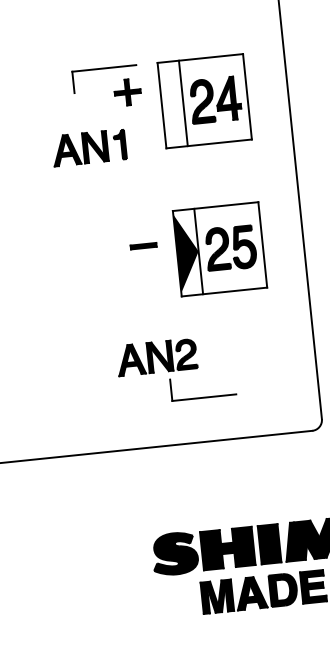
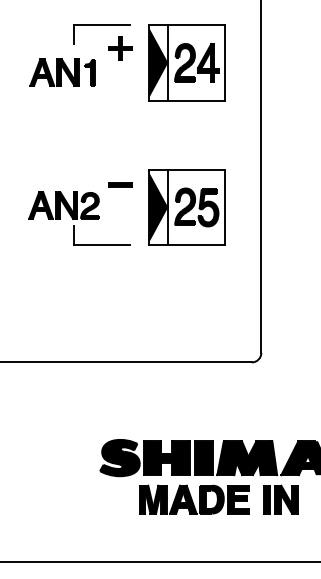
fill: (172, 104) -> (158, 62), added
part: (89, 147) -> (62, 72), moved
part: (219, 249) -> (186, 207), moved
part: (175, 369) -> (79, 218), moved

